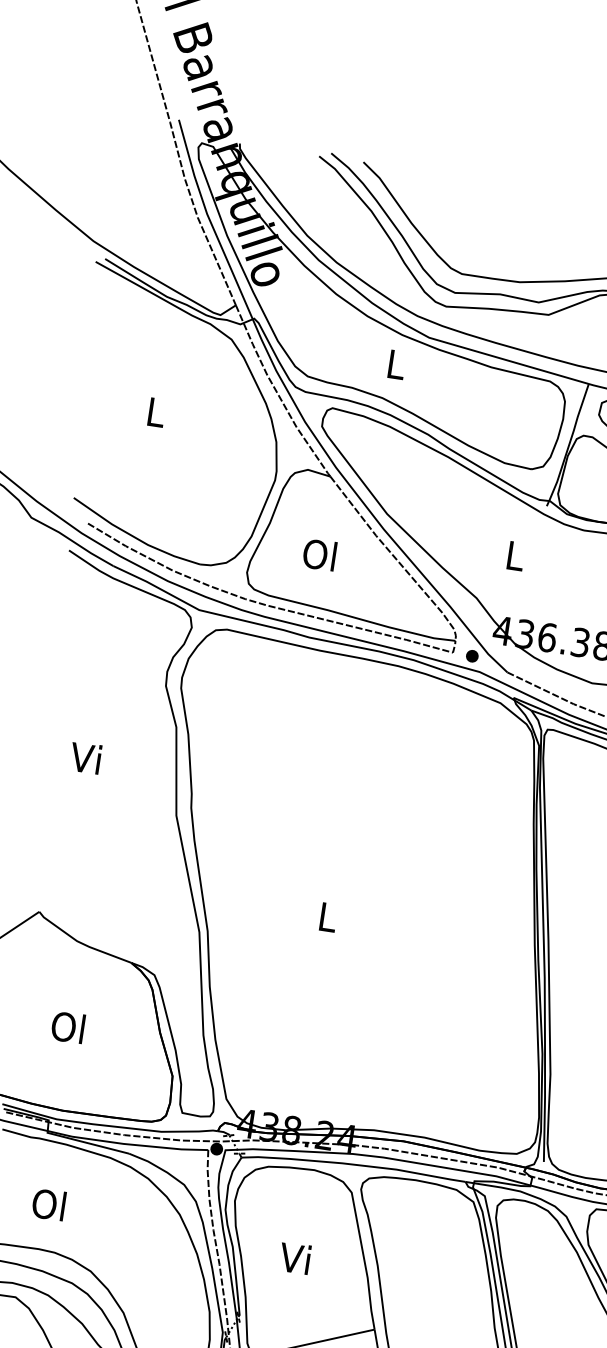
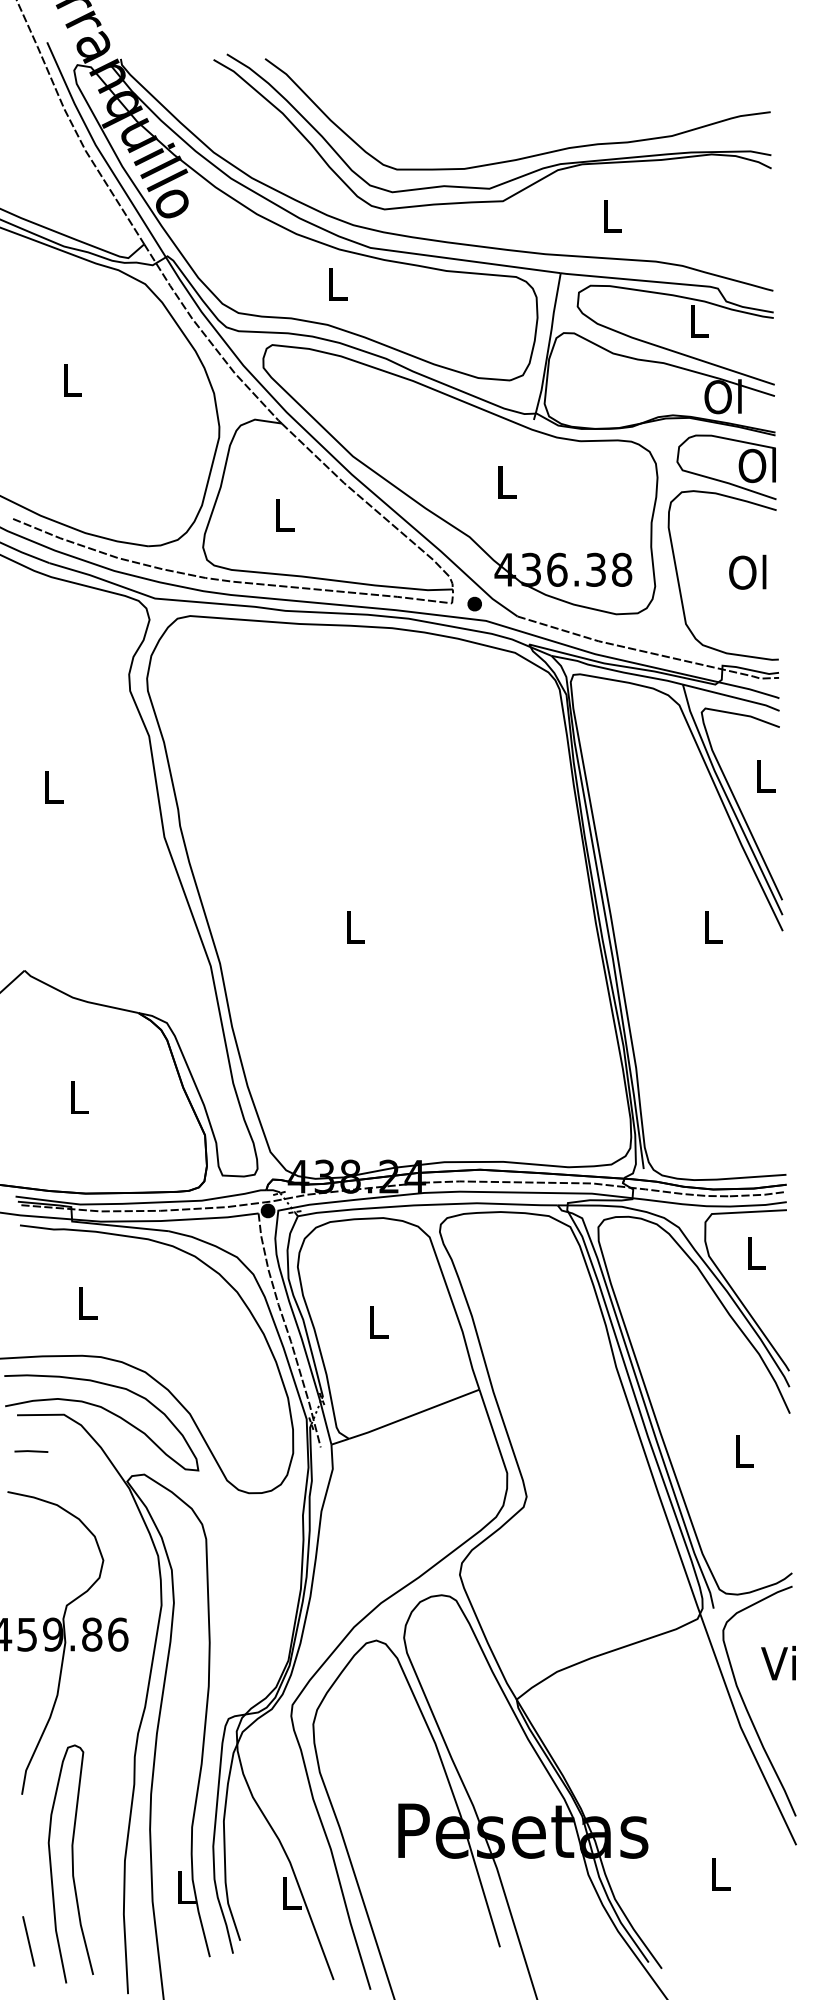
text: (319, 554) -> (282, 514), Ol -> L
text: (85, 757) -> (50, 786), Vi -> L
text: (67, 1027) -> (76, 1097), Ol -> L
text: (48, 1203) -> (85, 1302), Ol -> L
text: (294, 1257) -> (375, 1321), Vi -> L

